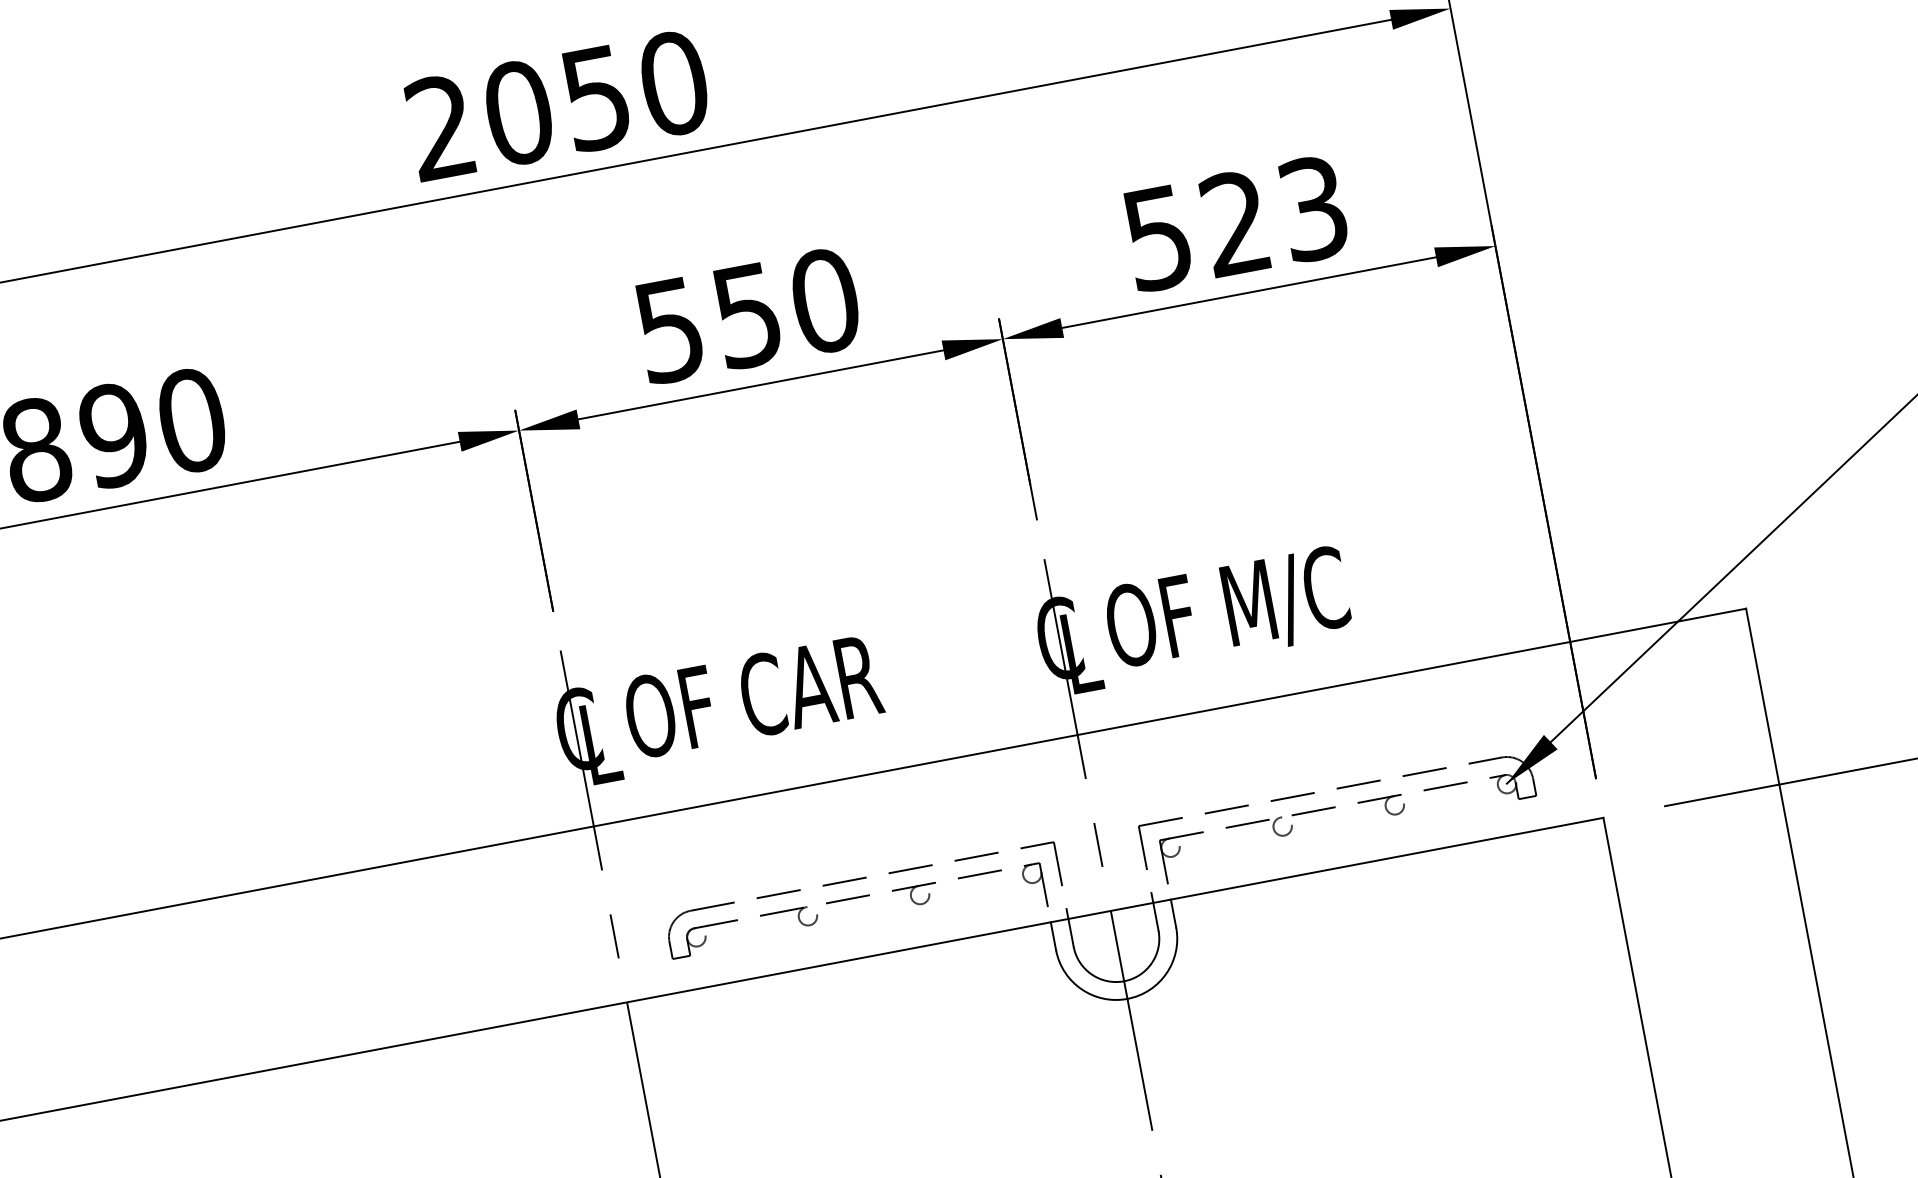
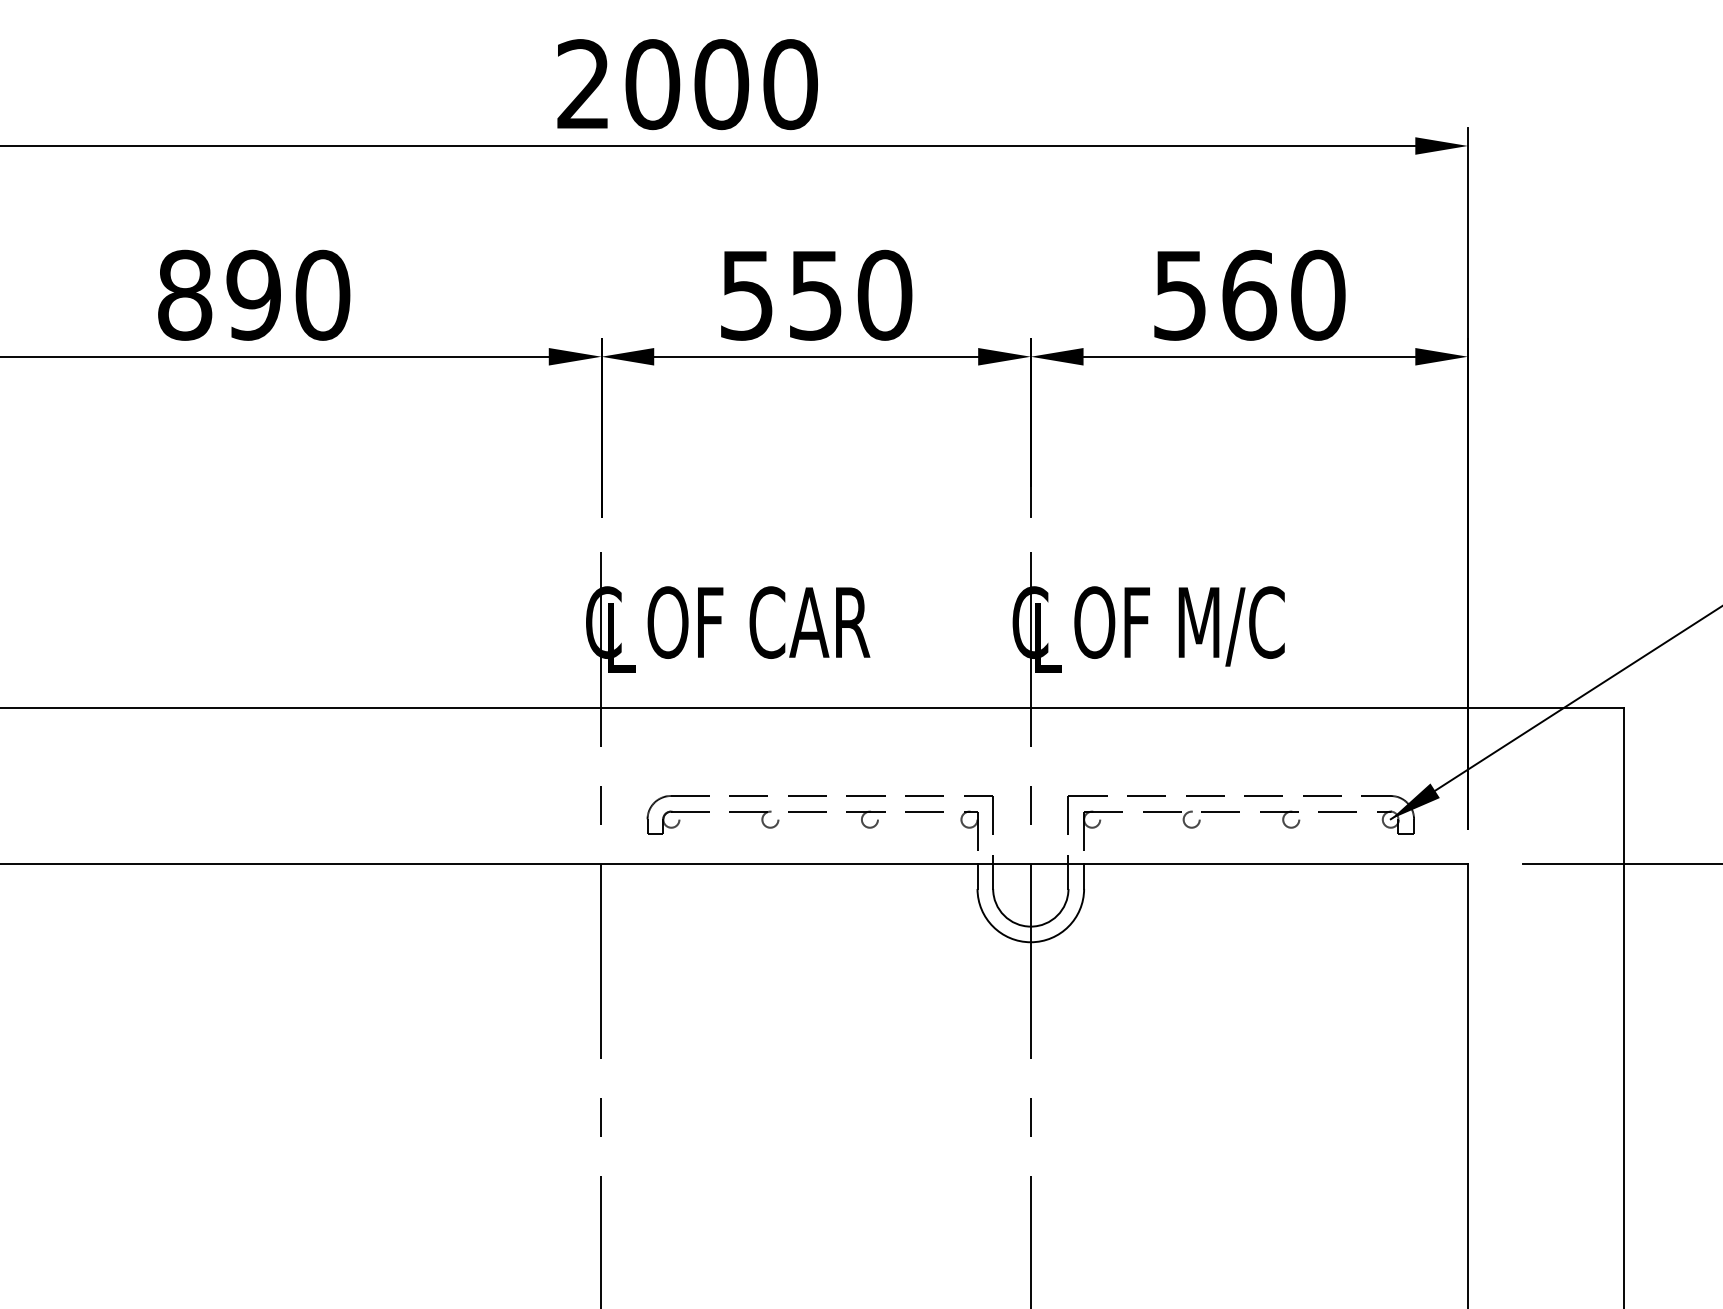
text: (596, 98) -> (721, 84), 2050 -> 2000
text: (1274, 215) -> (1283, 294), 523 -> 560

